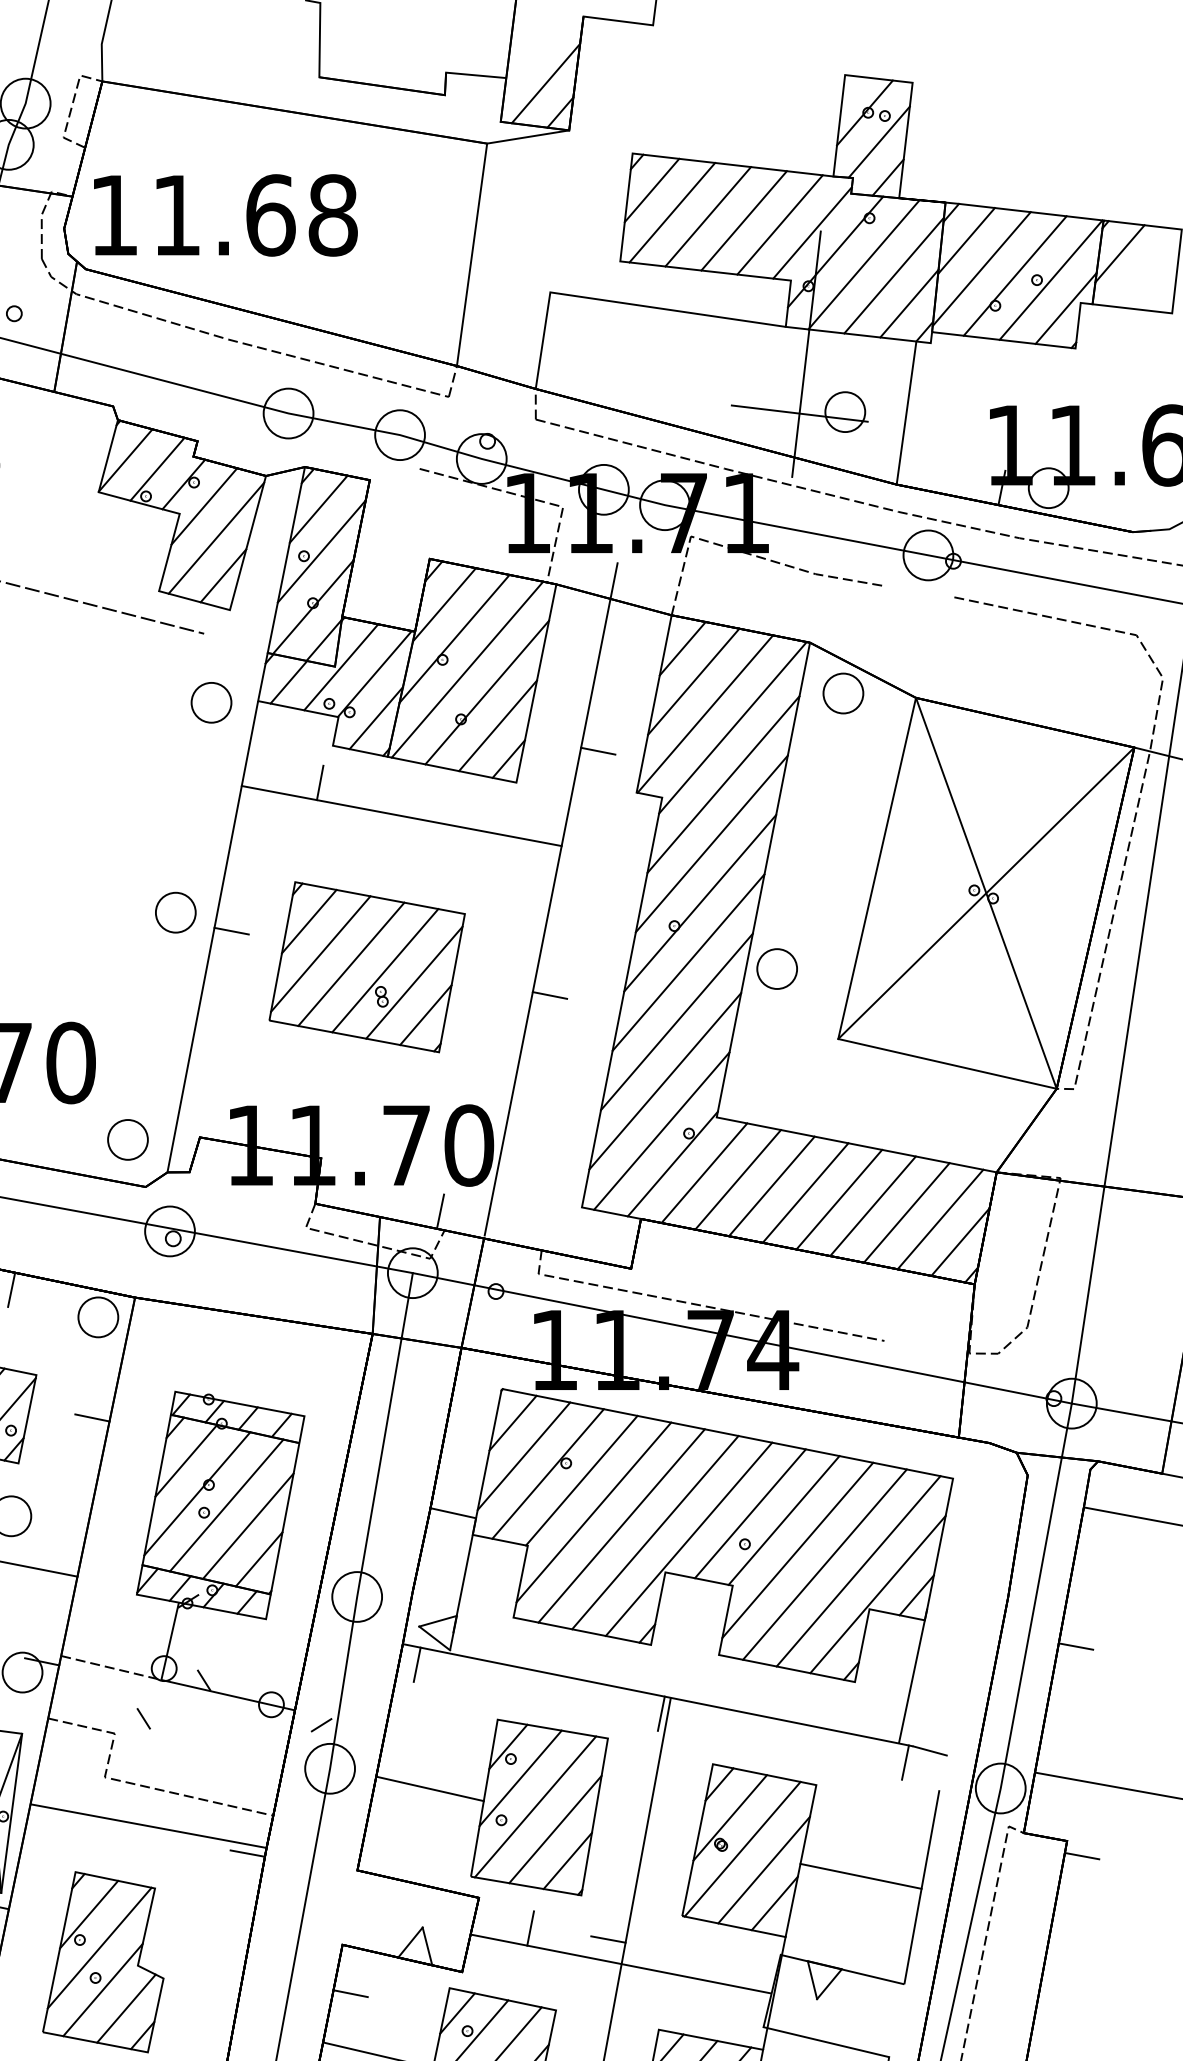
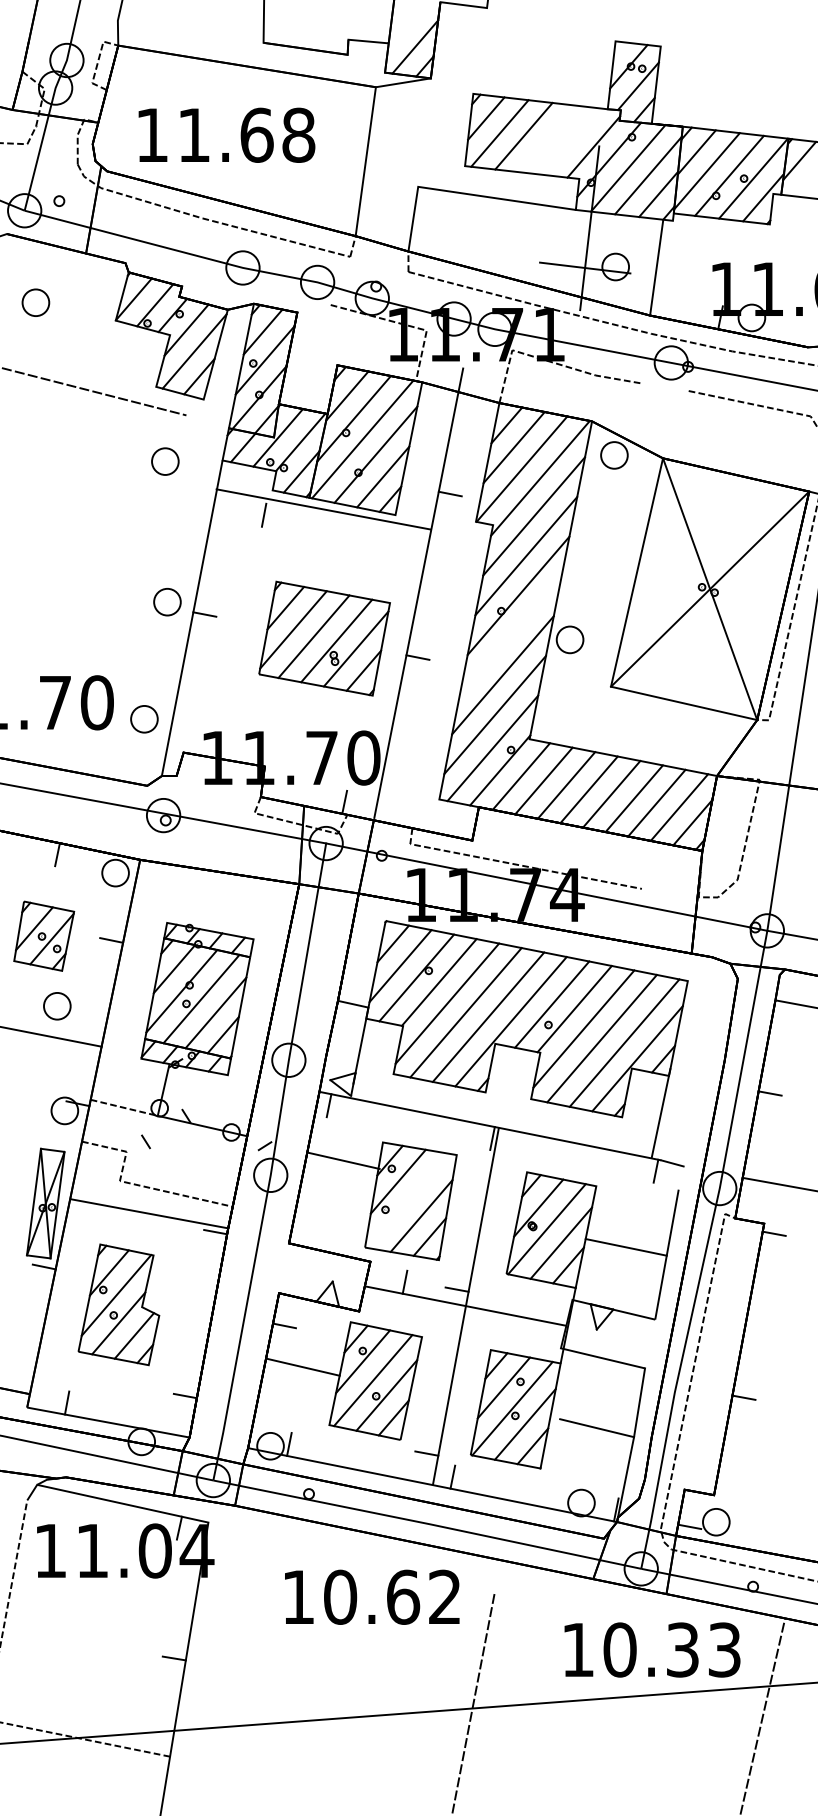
text: (225, 214) -> (226, 134), moved
line: (743, 220) -> (547, 138), removed
line: (779, 224) -> (571, 141), removed
part: (211, 702) -> (165, 461), moved
line: (401, 816) -> (323, 509), moved
line: (688, 962) -> (510, 635), removed
part: (367, 966) -> (324, 638), moved
part: (128, 1140) -> (144, 719), moved
line: (429, 1788) -> (343, 1160), moved
line: (534, 1806) -> (407, 1200), removed

